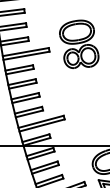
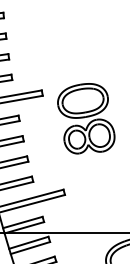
part: (79, 43) -> (86, 117), moved

